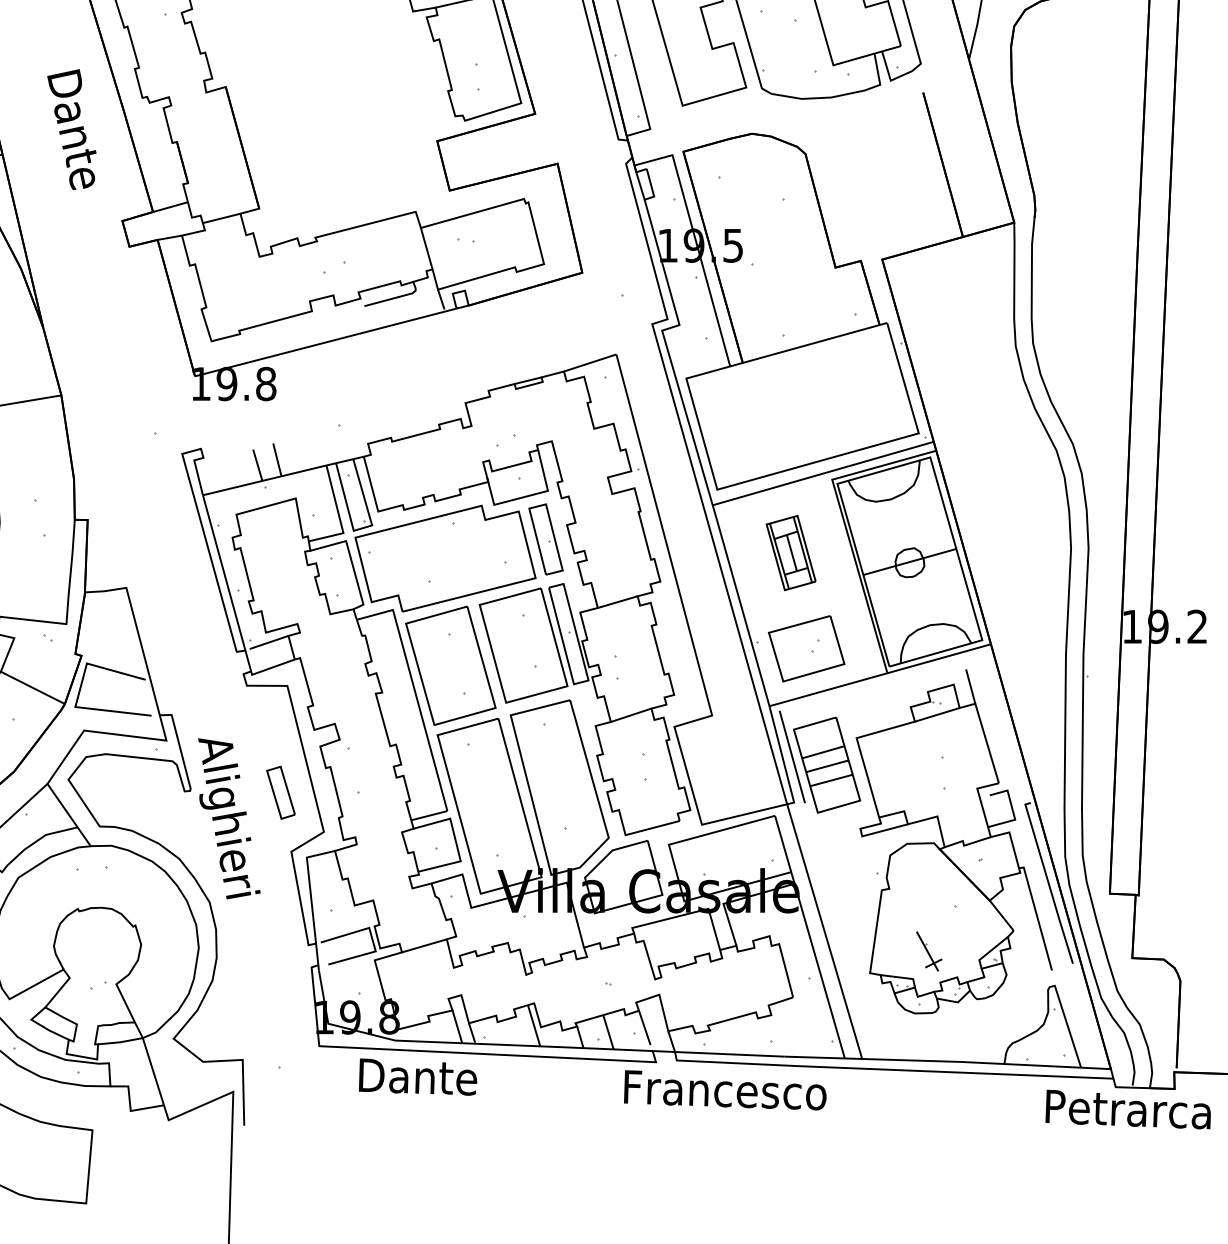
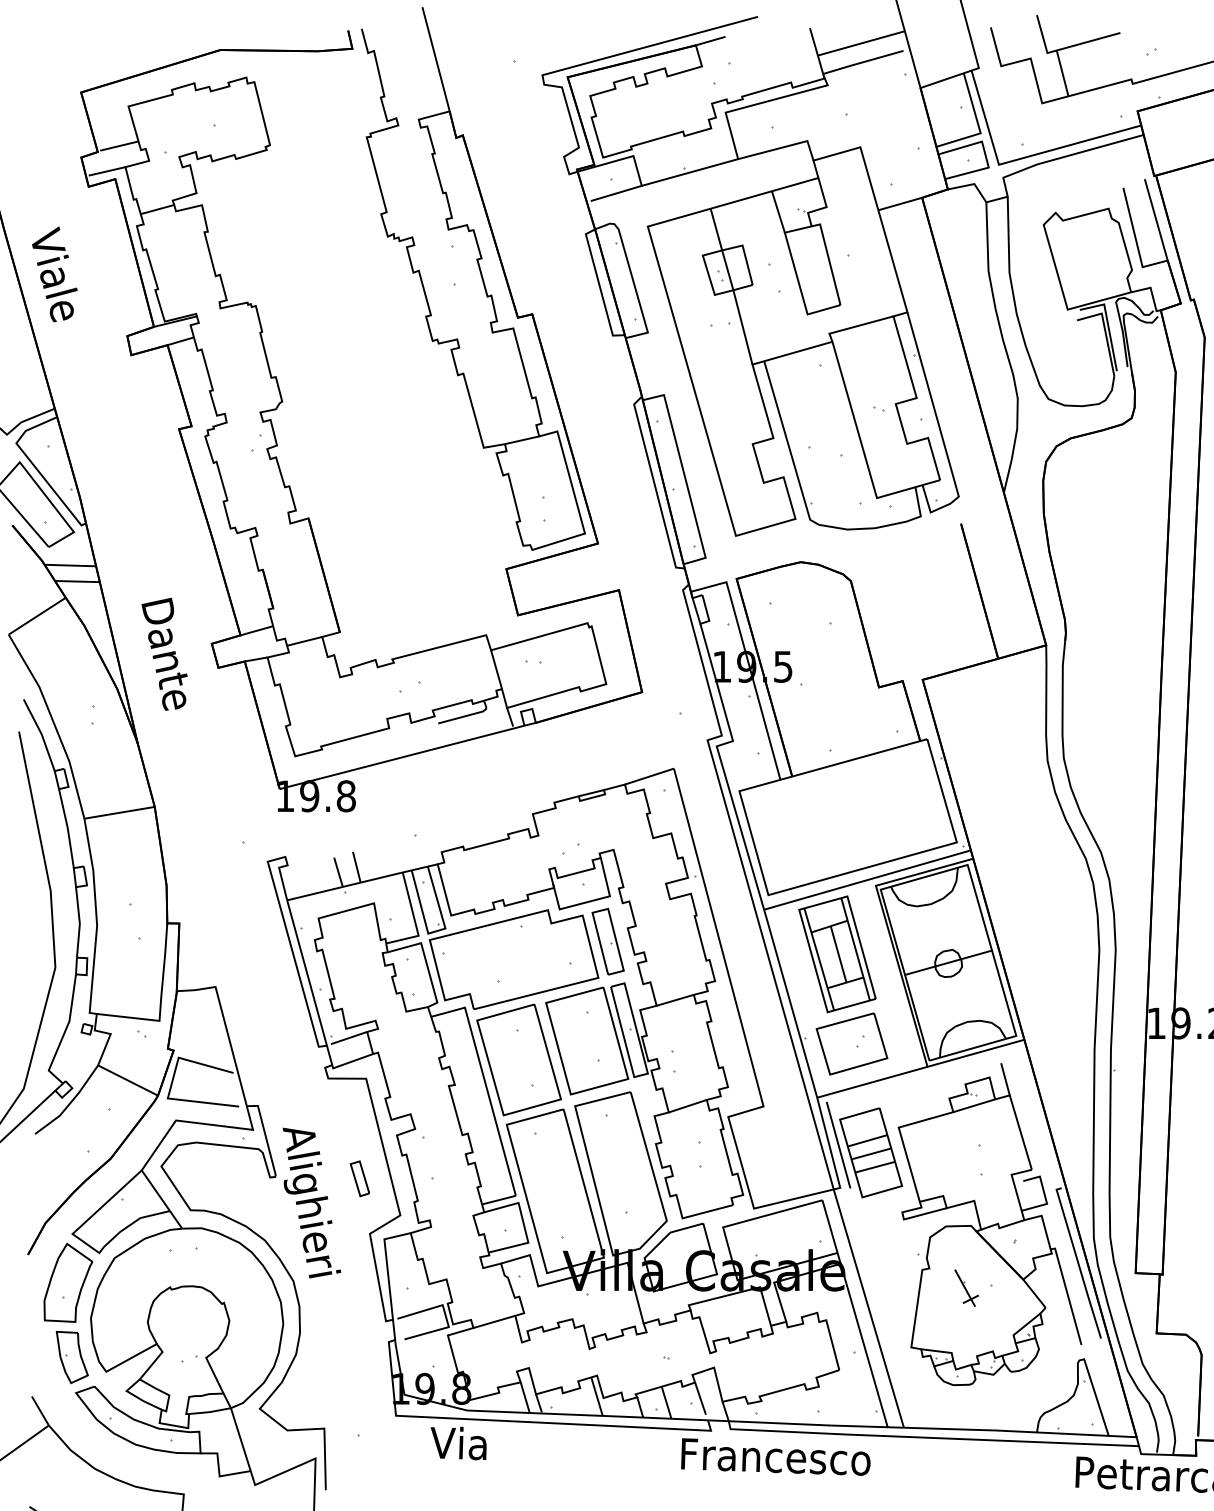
text: (71, 128) -> (164, 653), moved
part: (791, 553) -> (837, 954), size x1.67
part: (280, 792) -> (359, 1178), size x0.71
part: (929, 950) -> (966, 1287), moved
text: (415, 1076) -> (486, 1444), Dante -> Via

